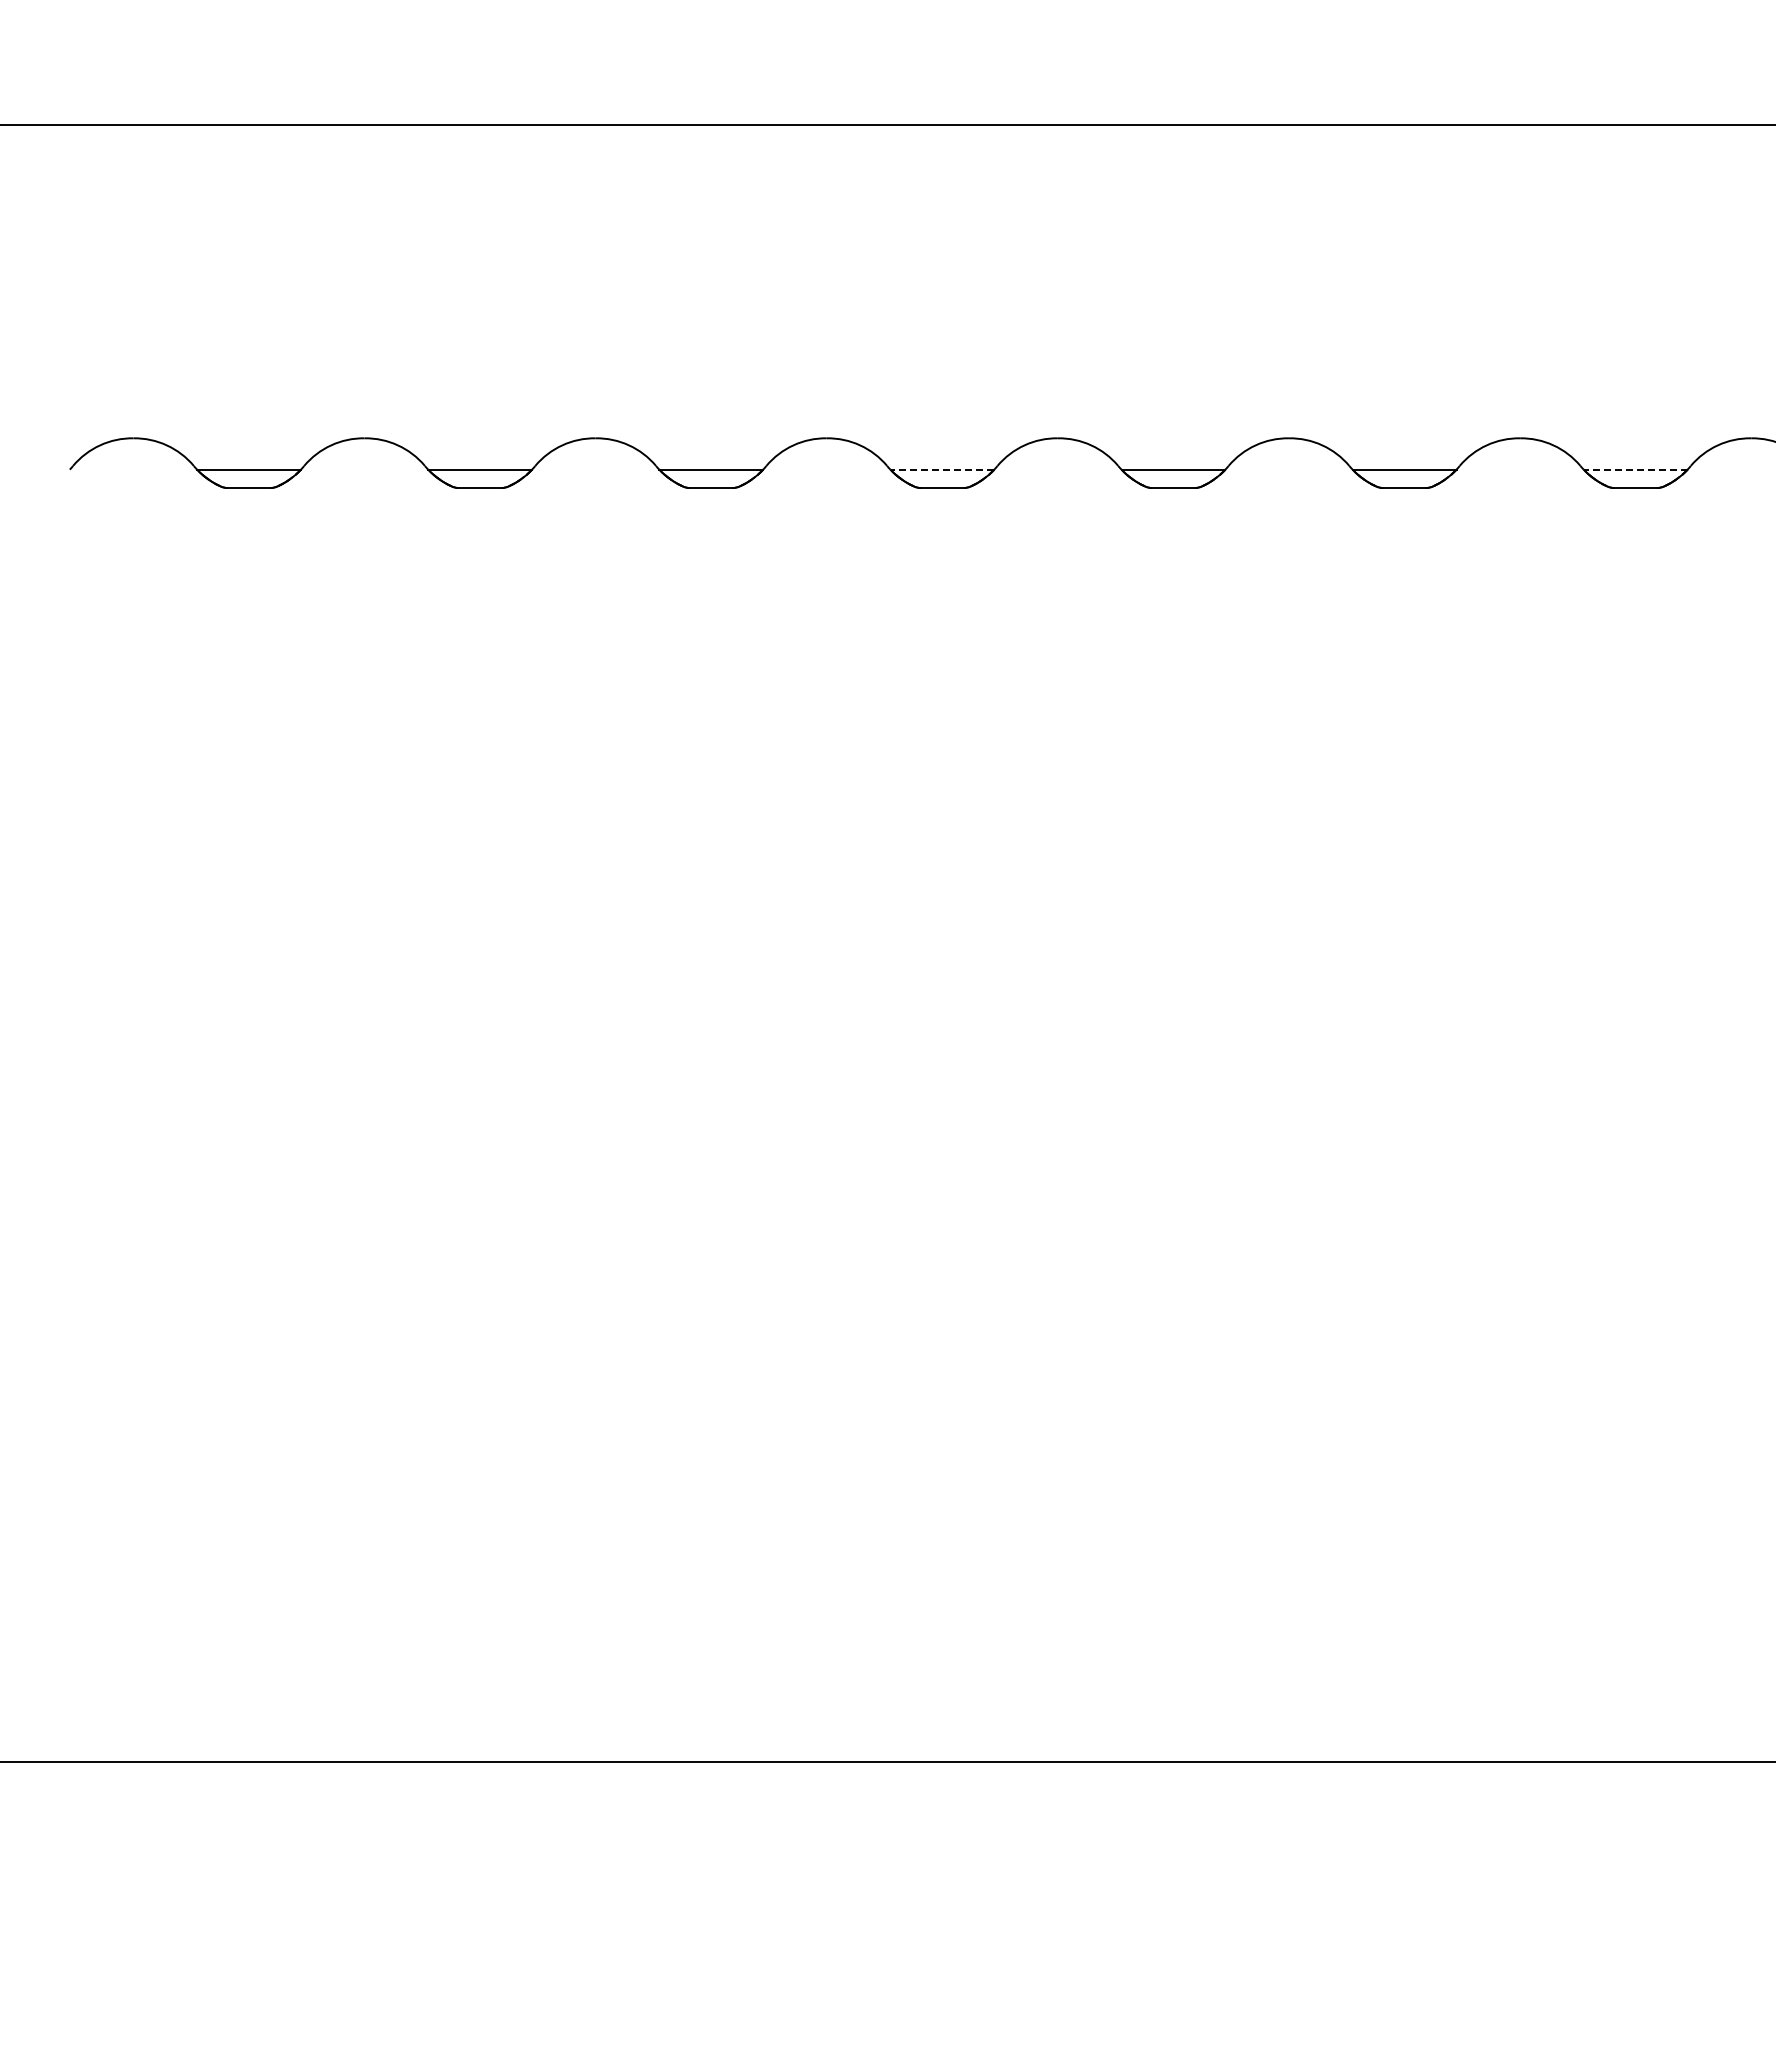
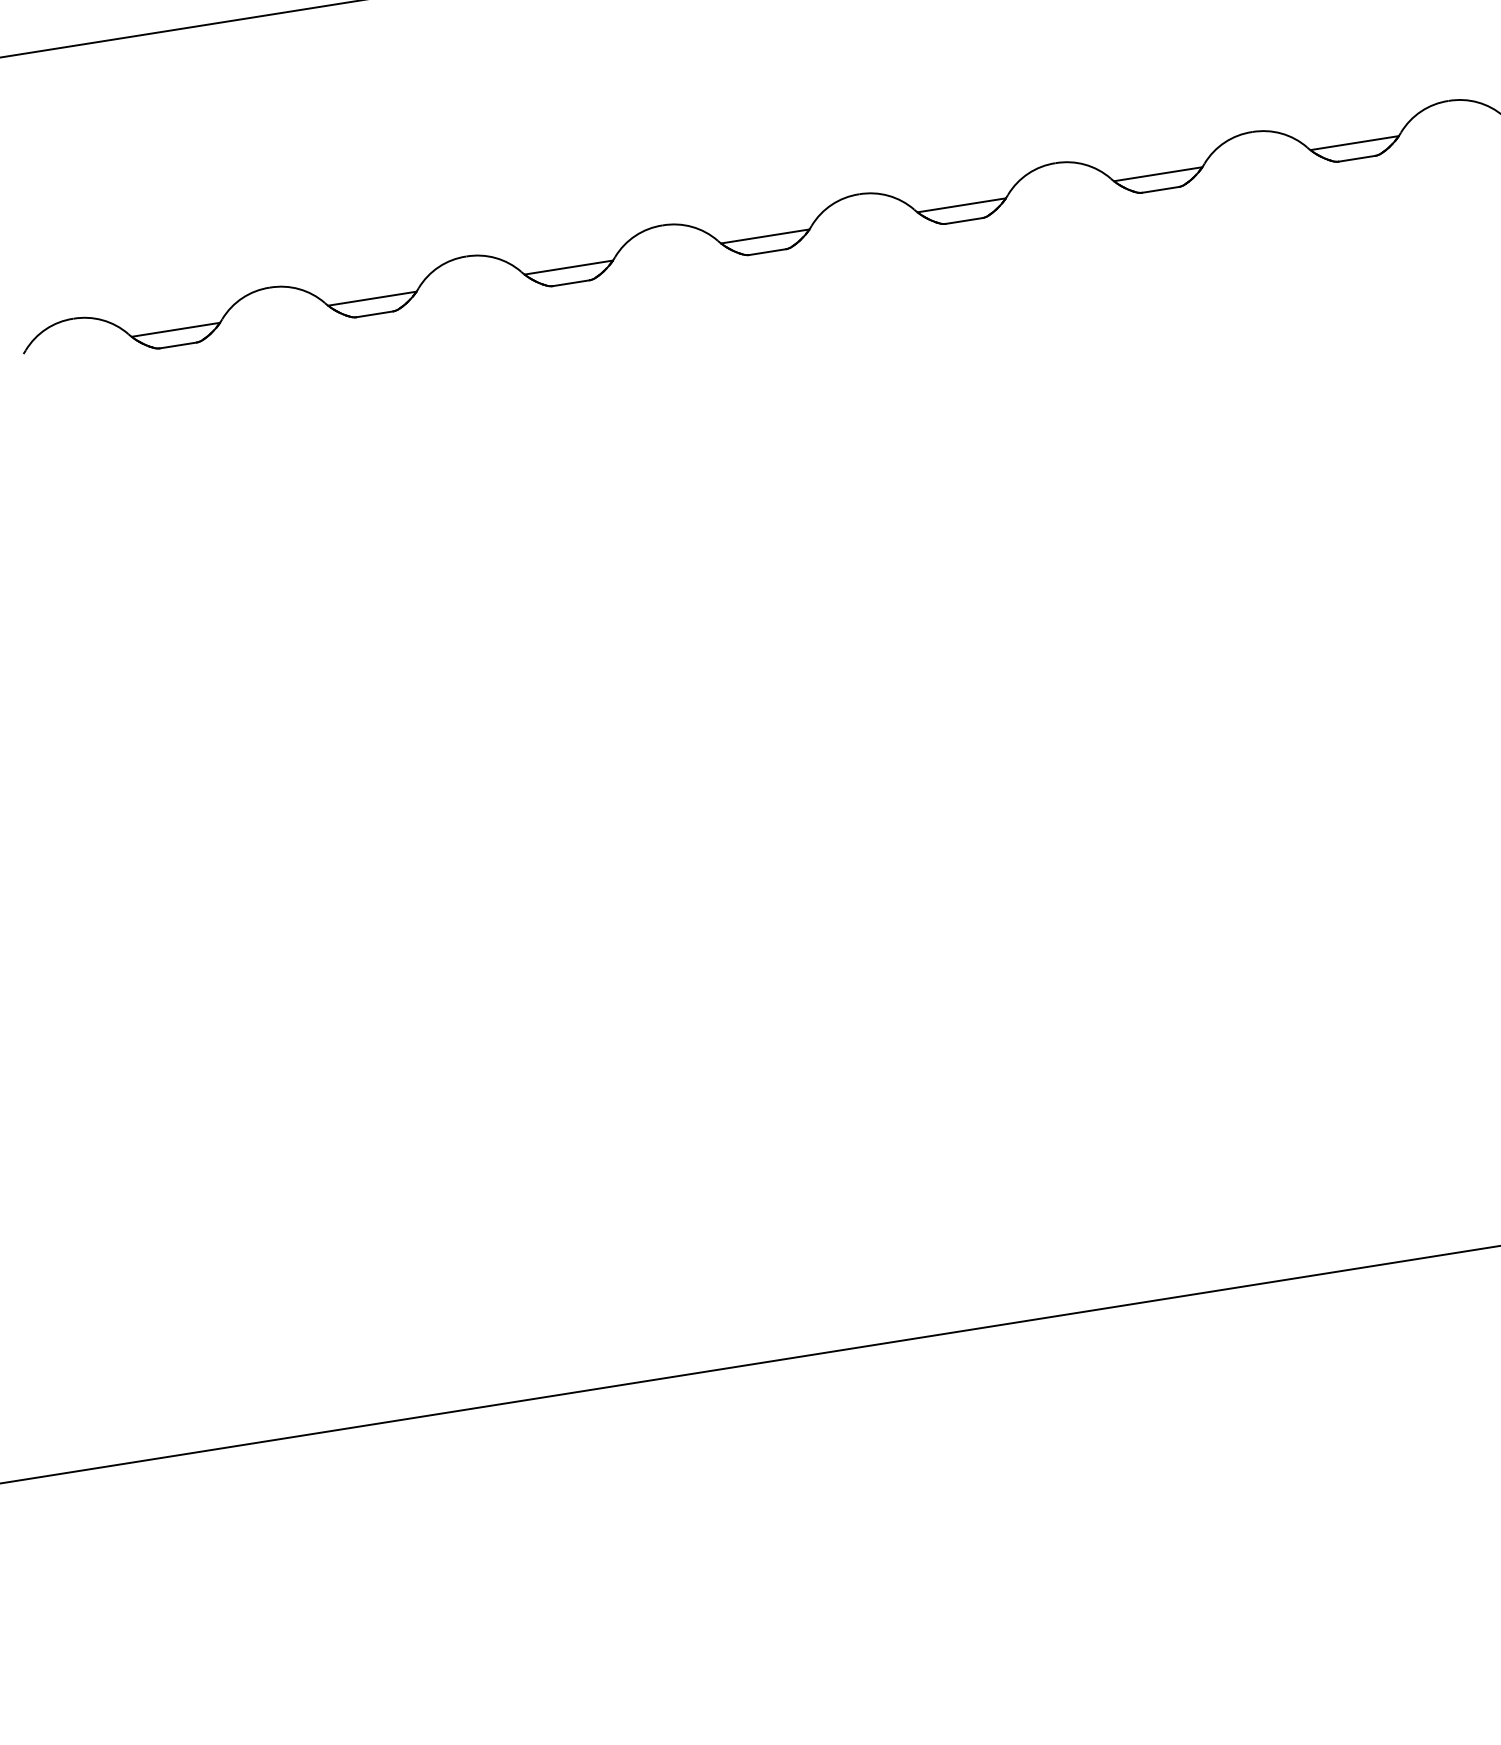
line: (942, 469) -> (765, 236), dashed -> solid
line: (1635, 469) -> (1354, 143), dashed -> solid

